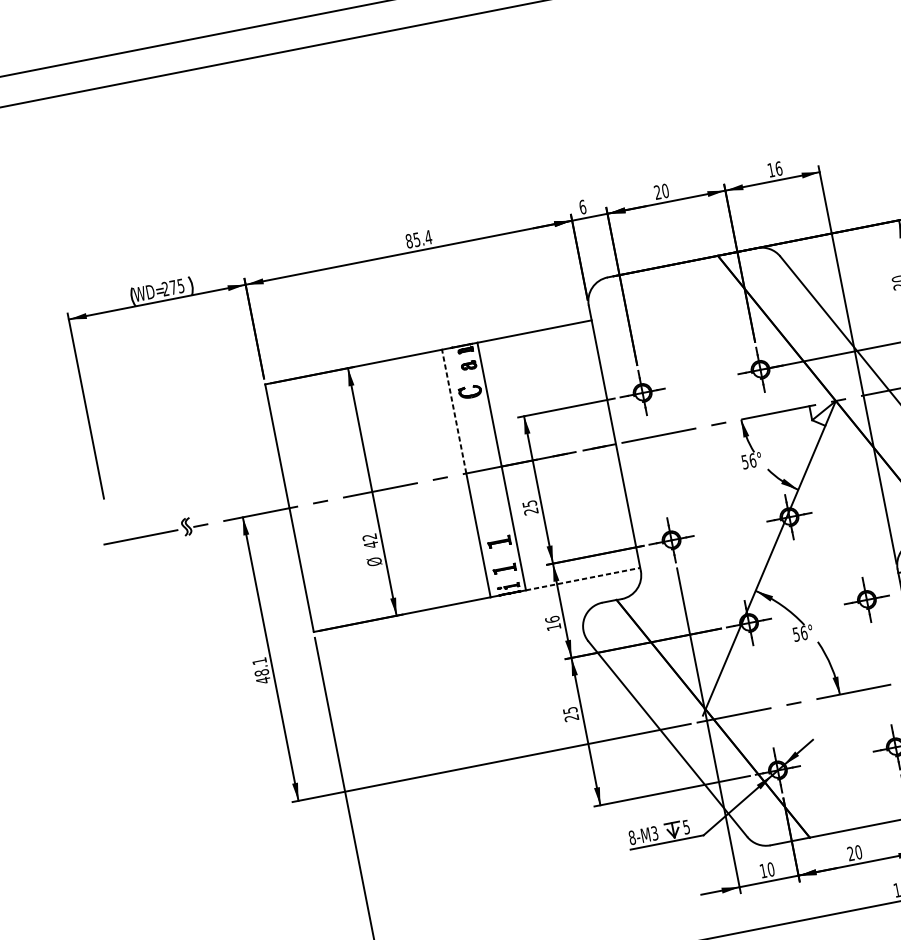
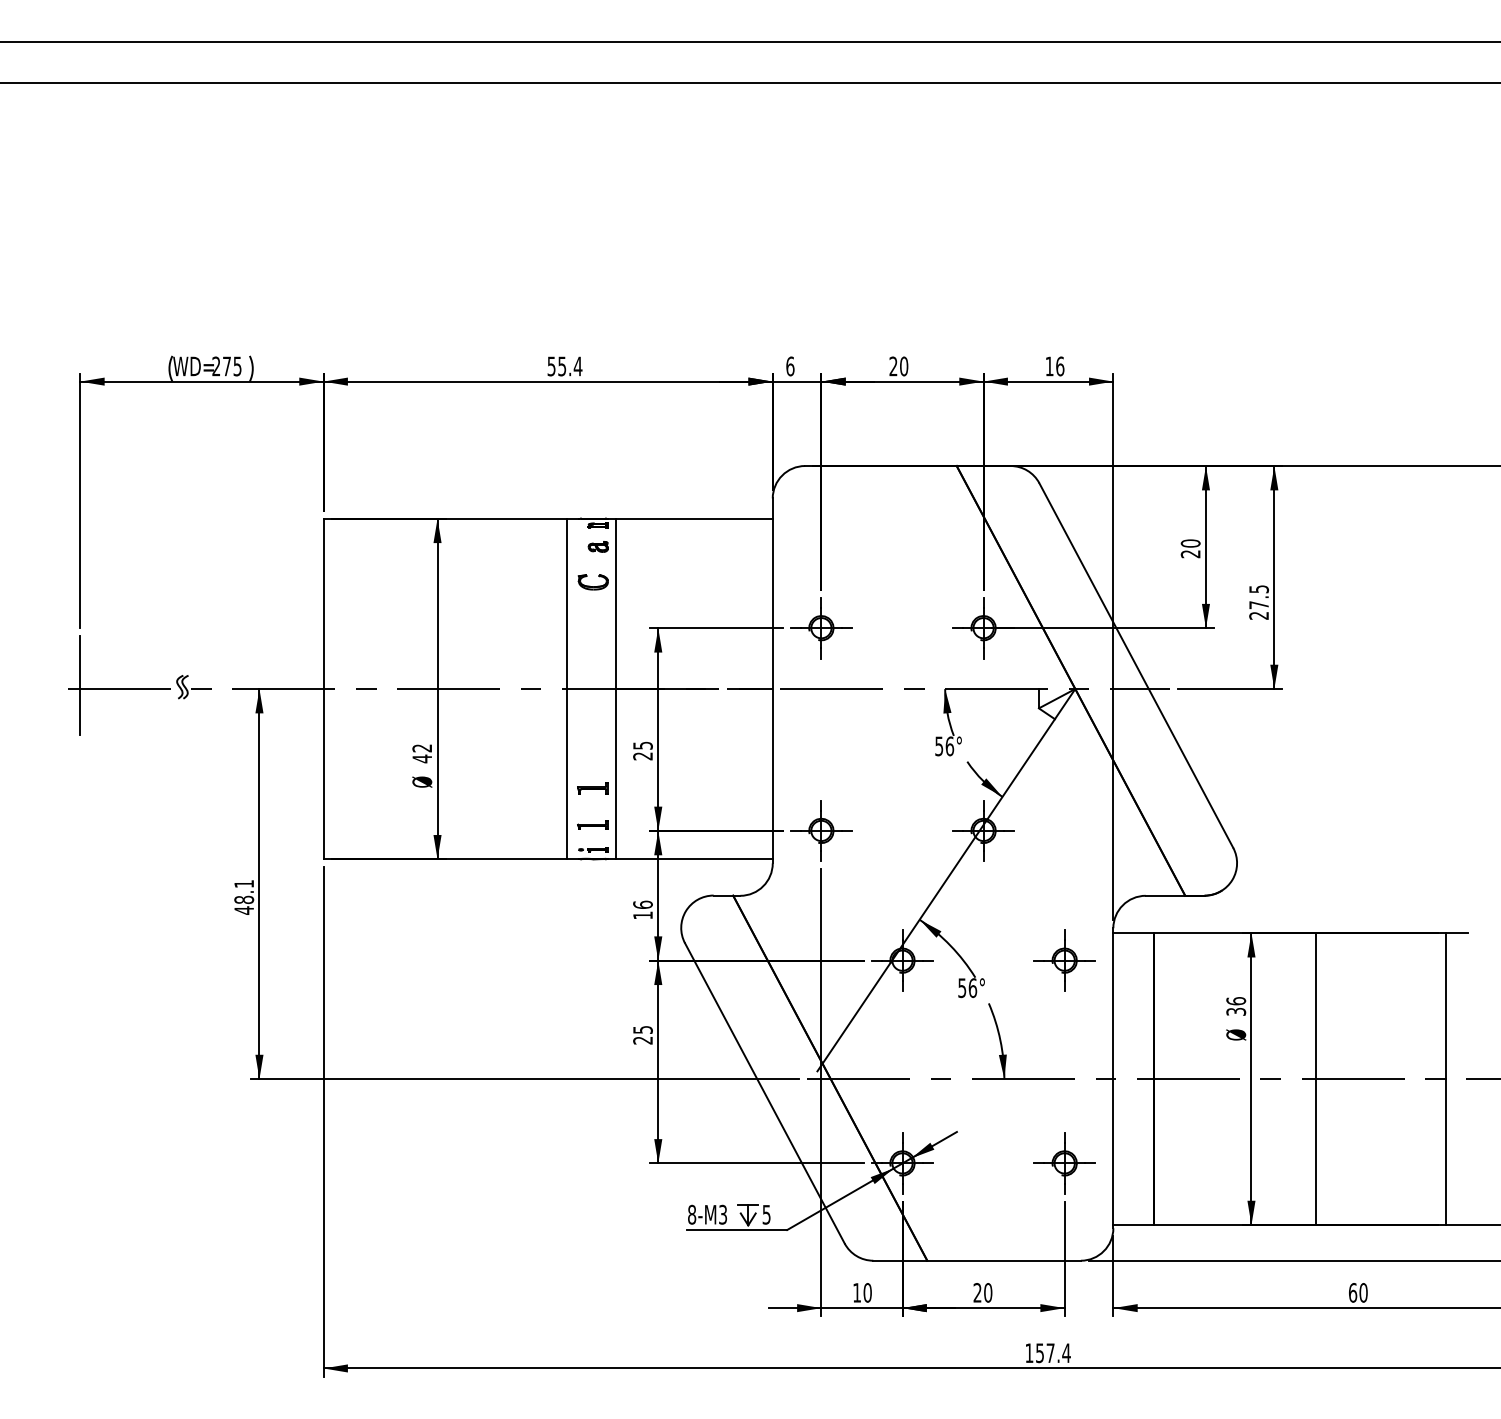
text: (409, 241) -> (551, 366), 85.4 -> 55.4
line: (453, 411) -> (566, 603), dashed -> solid
line: (112, 540) -> (80, 685), added
line: (583, 579) -> (694, 859), dashed -> solid

